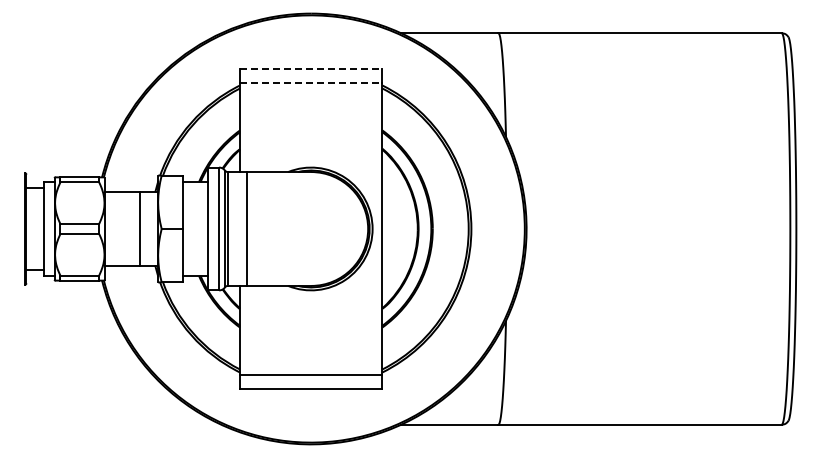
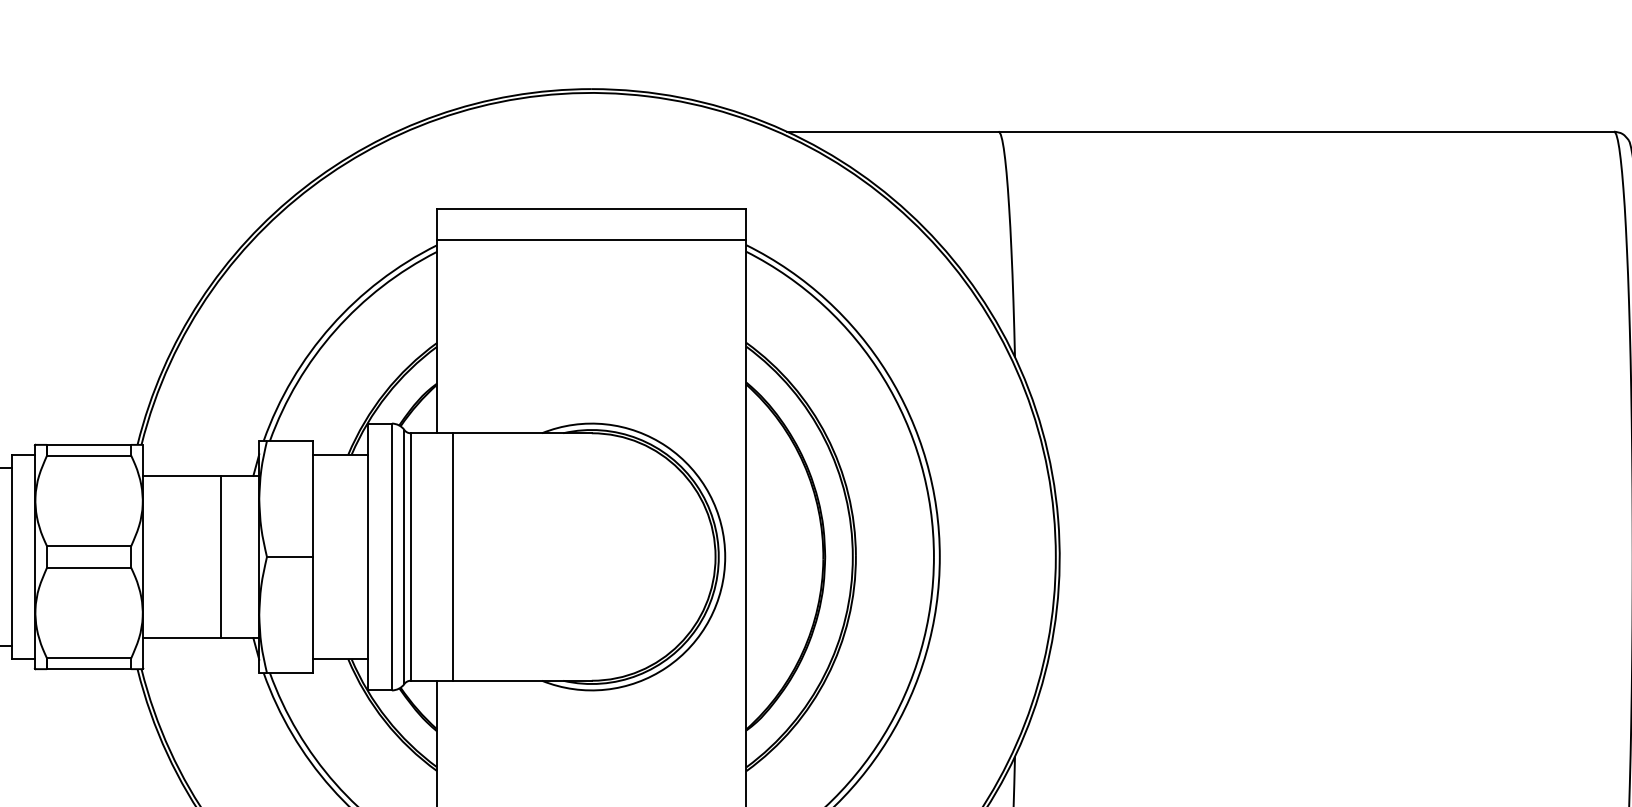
line: (311, 68) -> (592, 208), dashed -> solid
line: (311, 83) -> (592, 240), dashed -> solid

